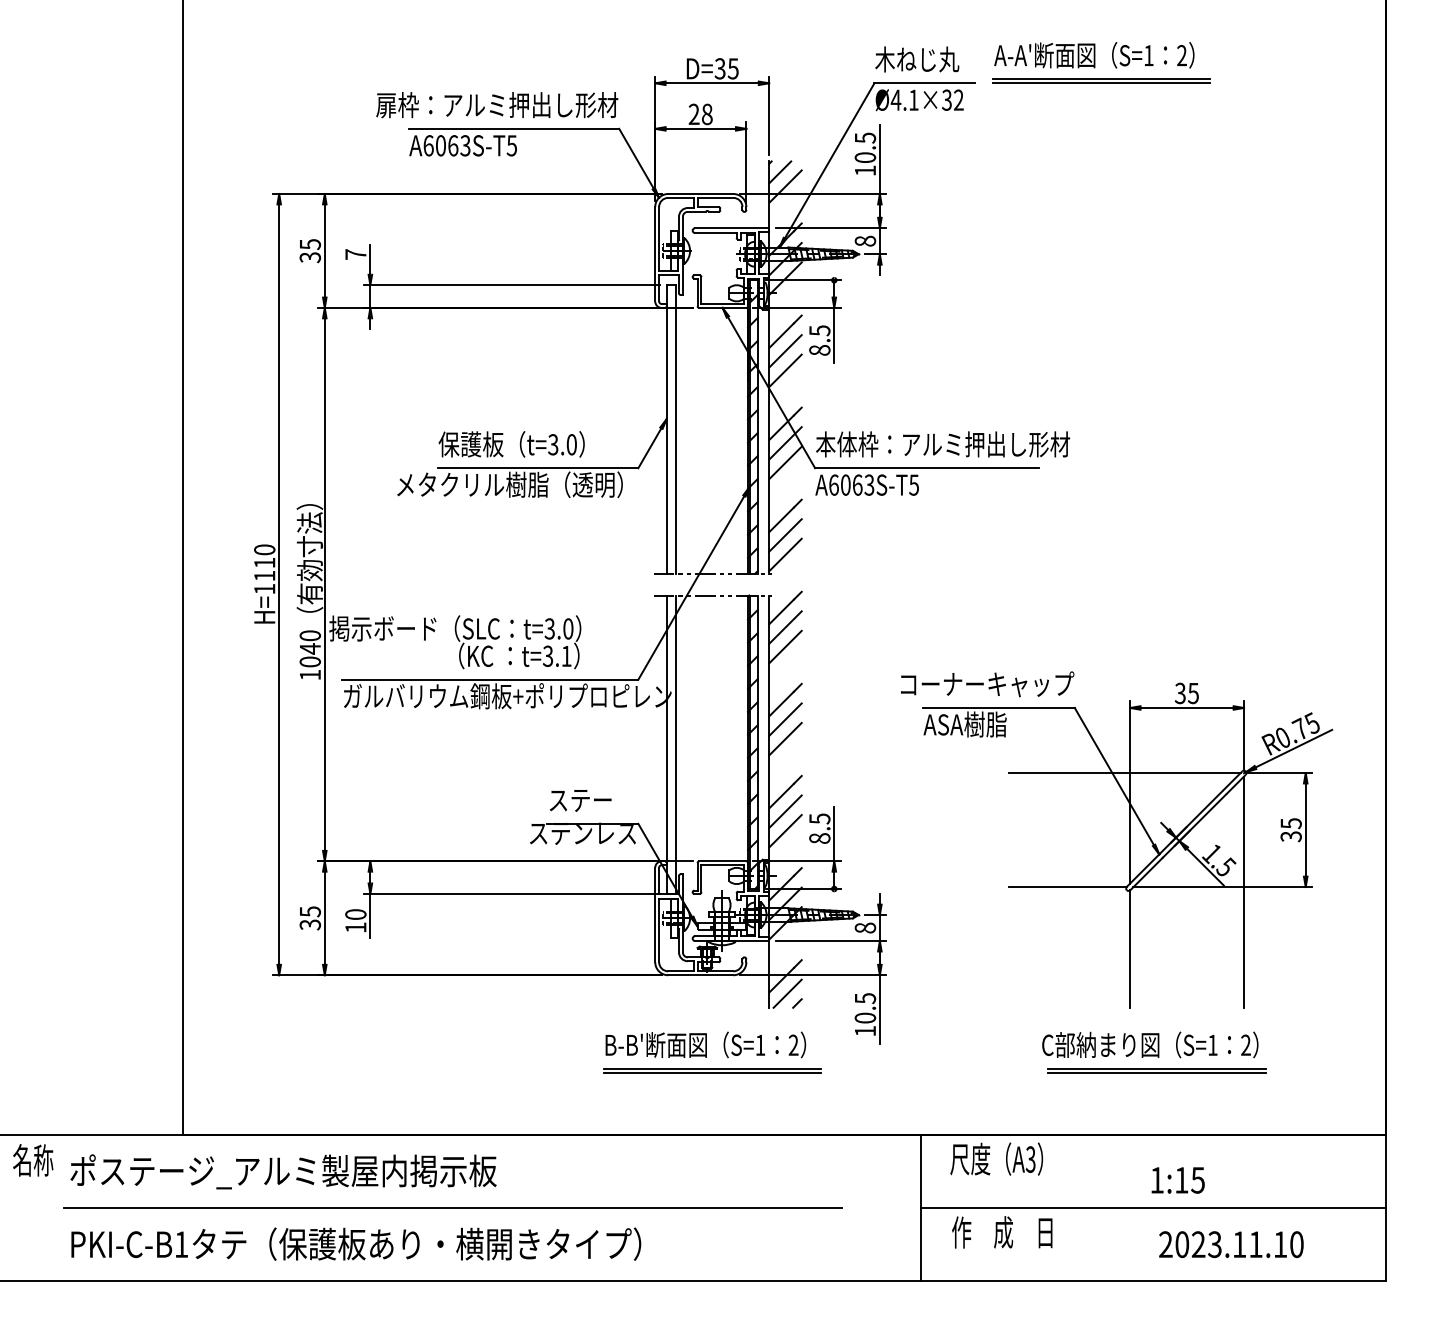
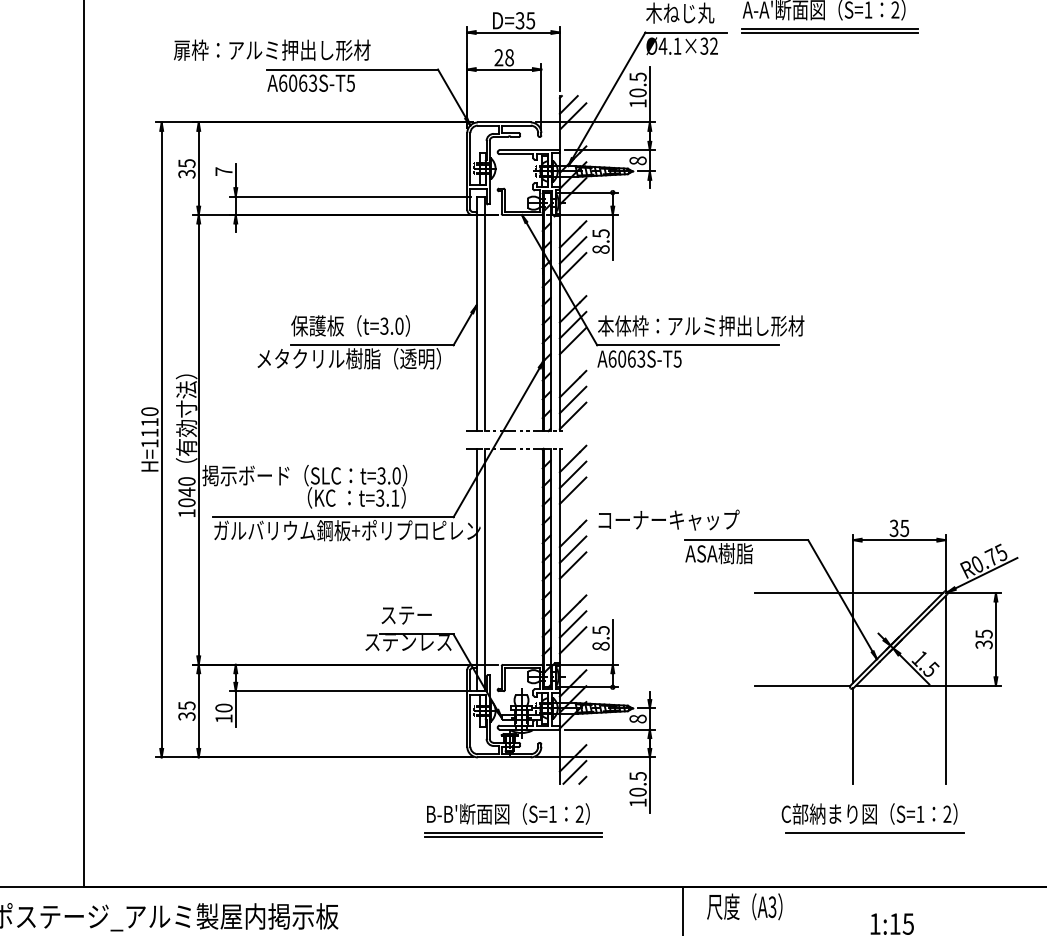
text: (497, 105) -> (272, 50), moved
text: (987, 684) -> (669, 520), moved
line: (1156, 1072) -> (874, 836), removed

